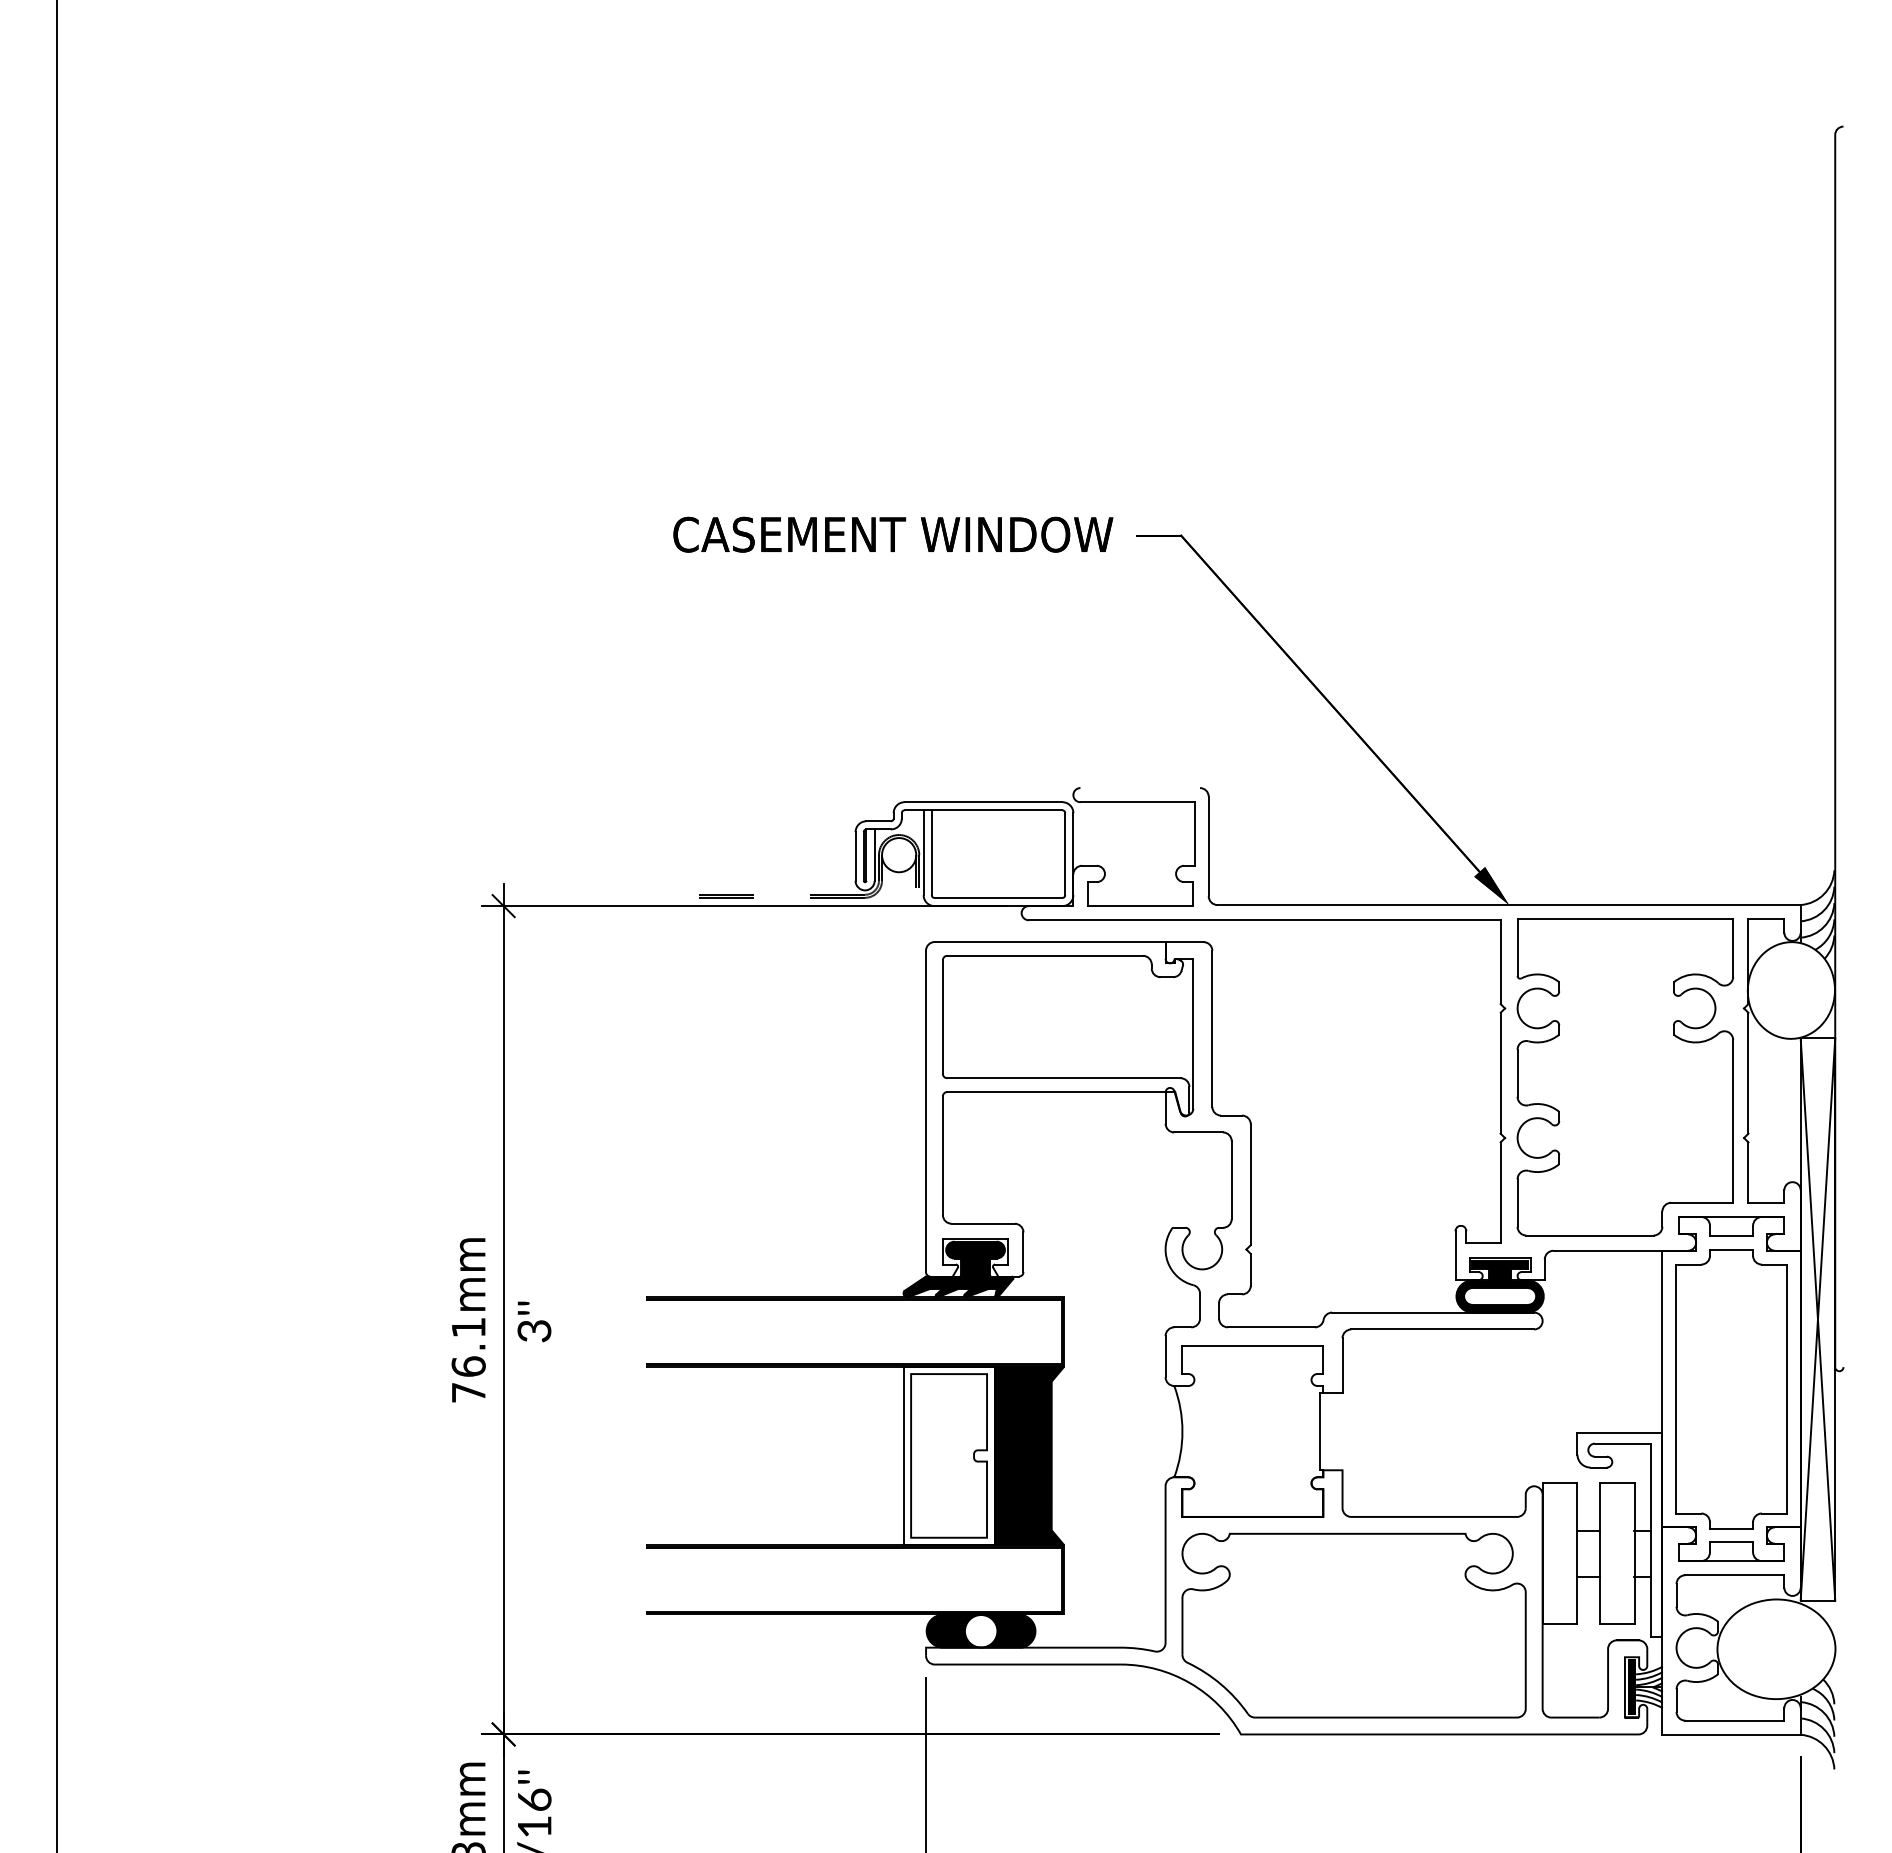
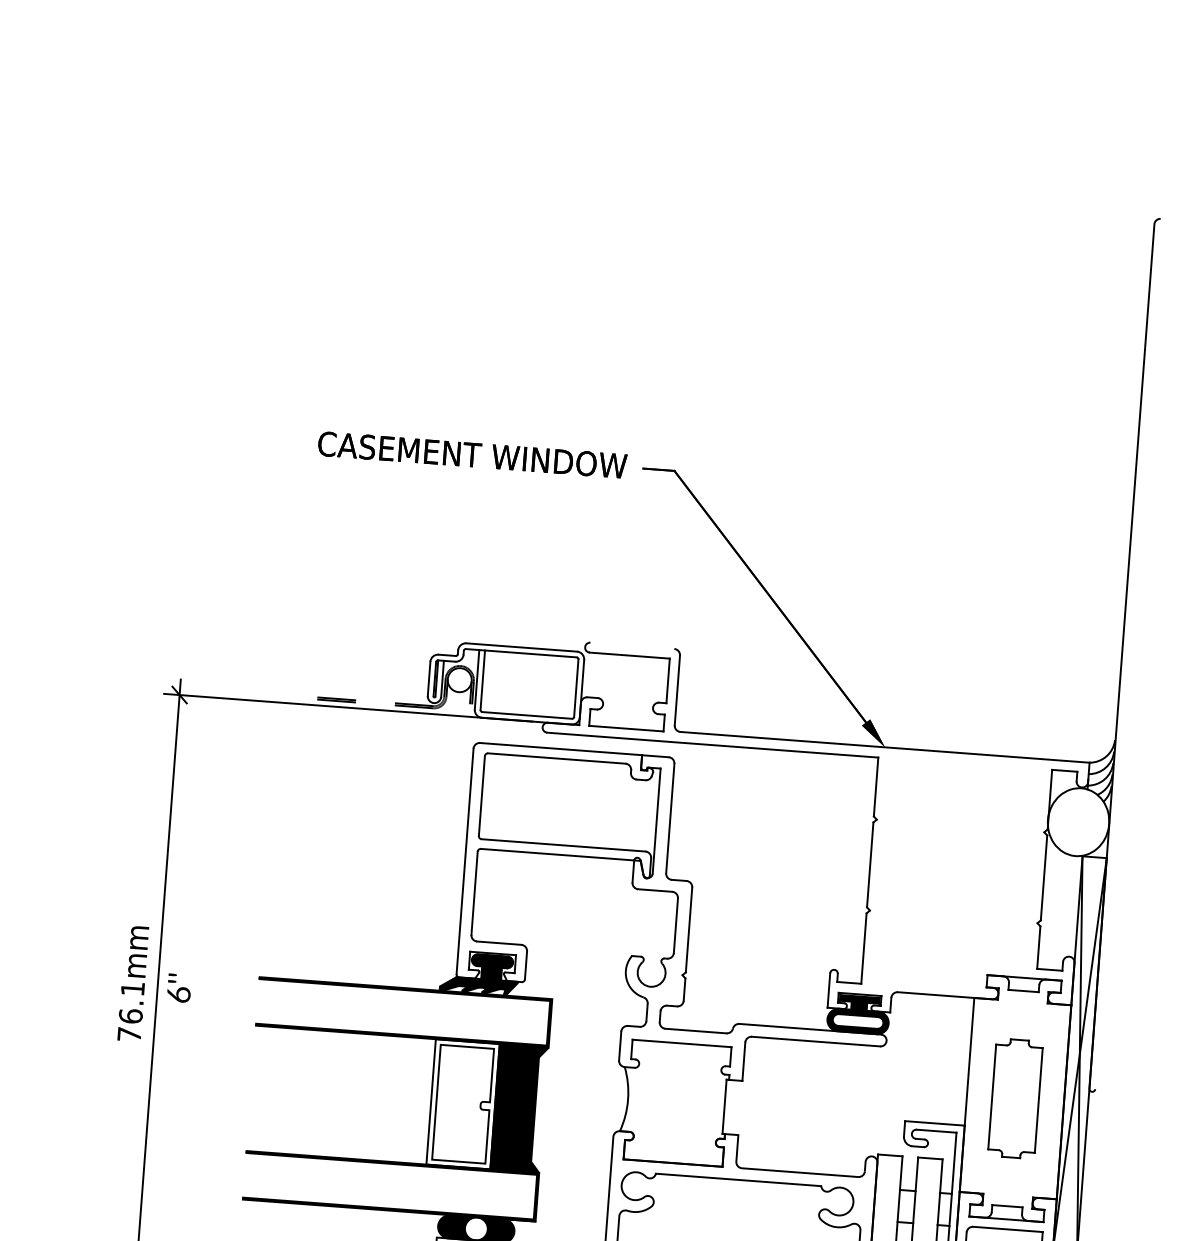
part: (1624, 1077) -> (956, 874), removed
text: (533, 1330) -> (178, 994), 3''\f] -> 6''\f]
part: (1731, 1389) -> (1015, 1098), size x0.6

